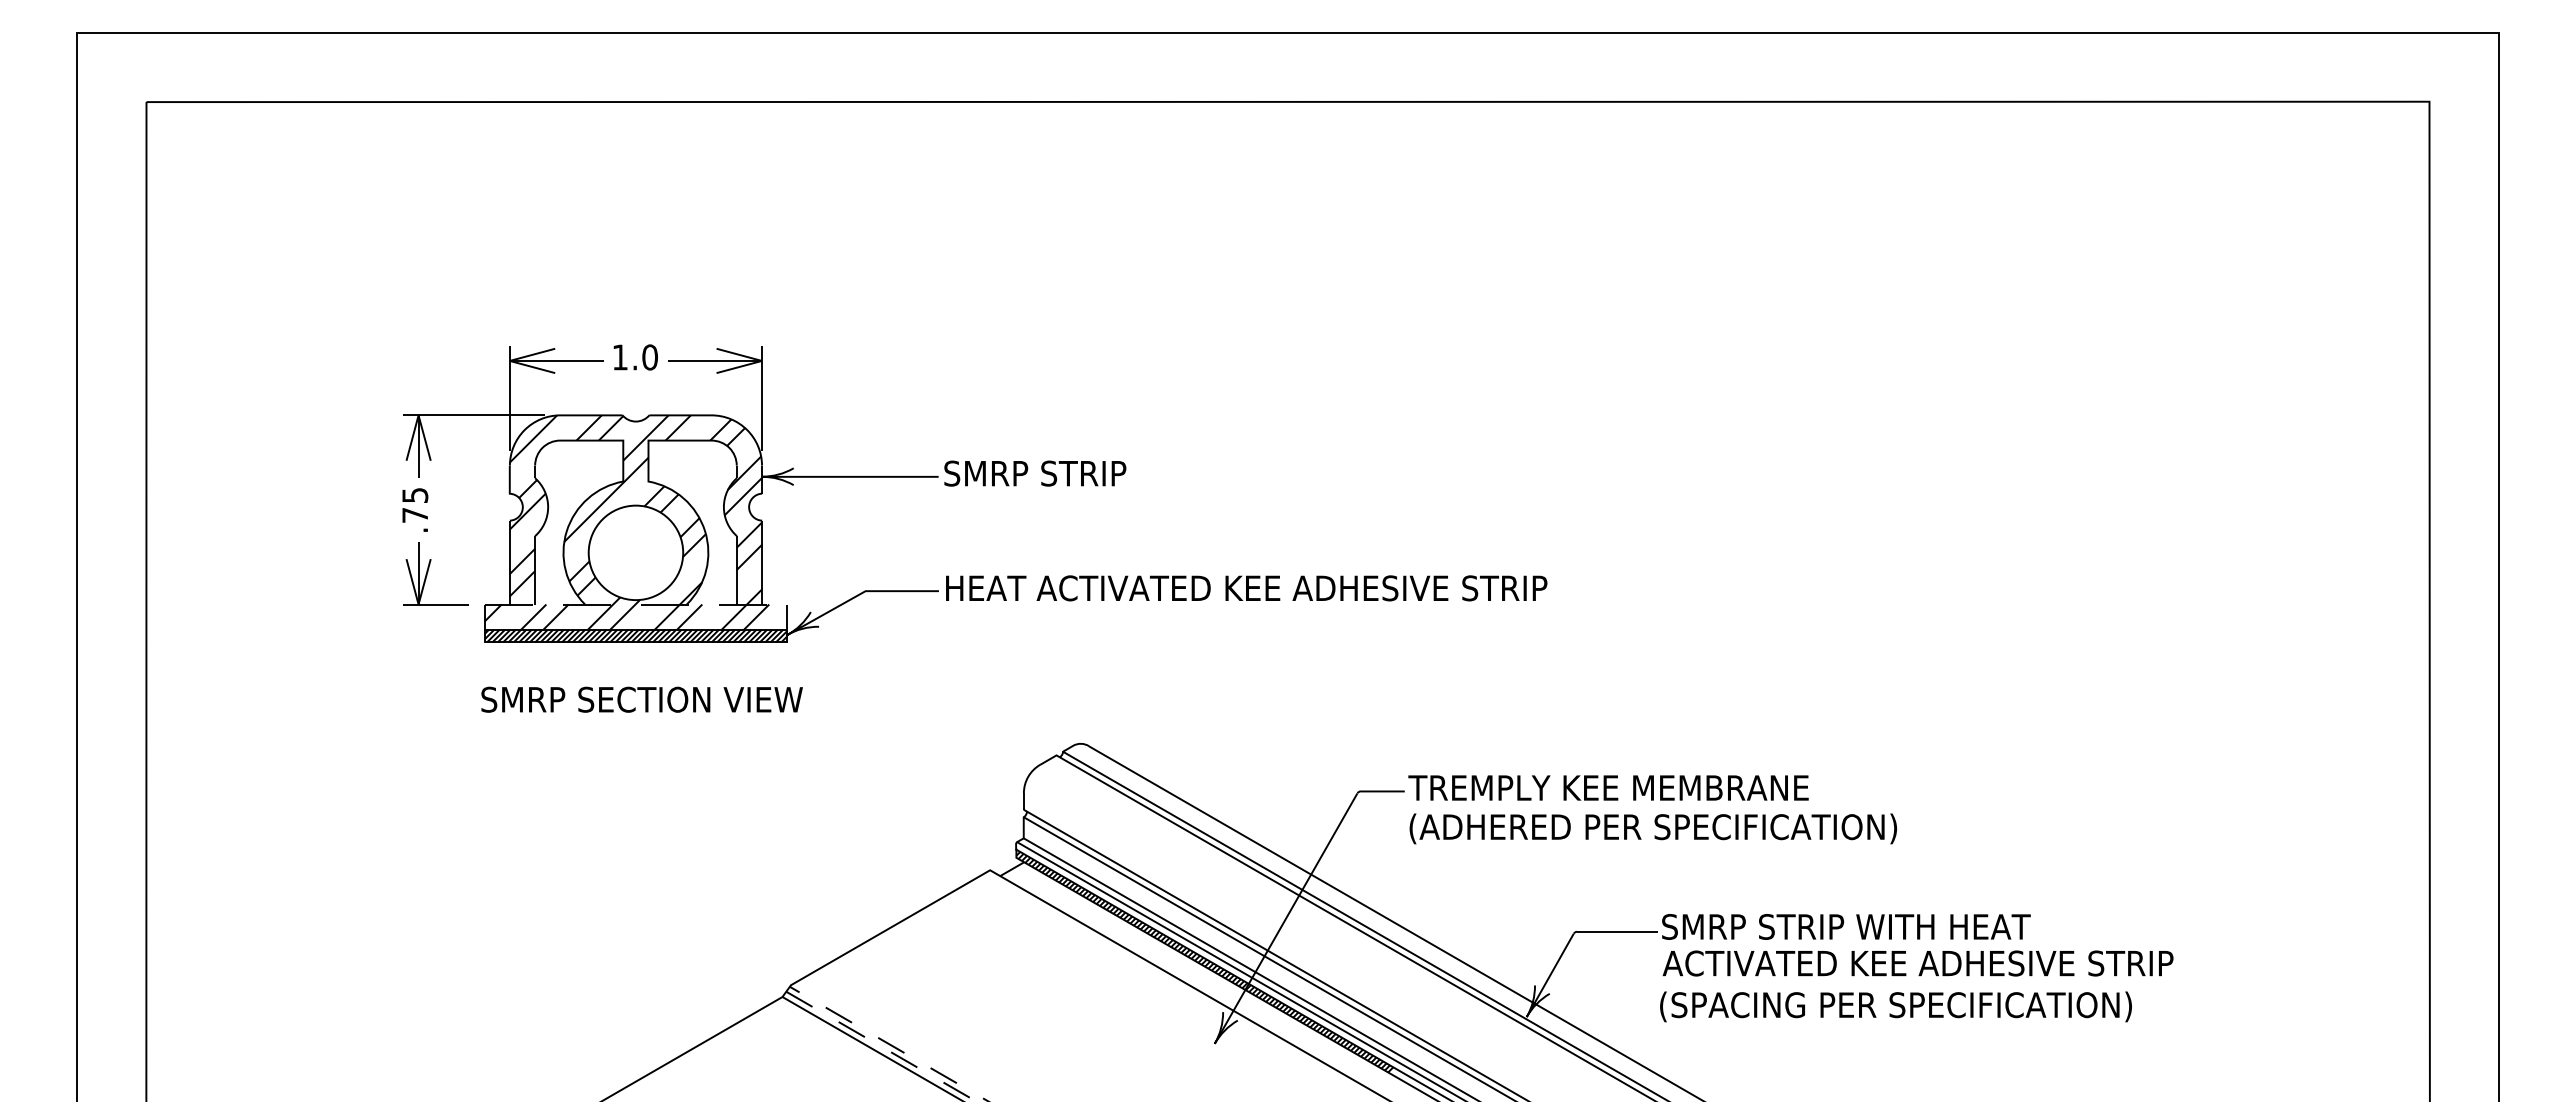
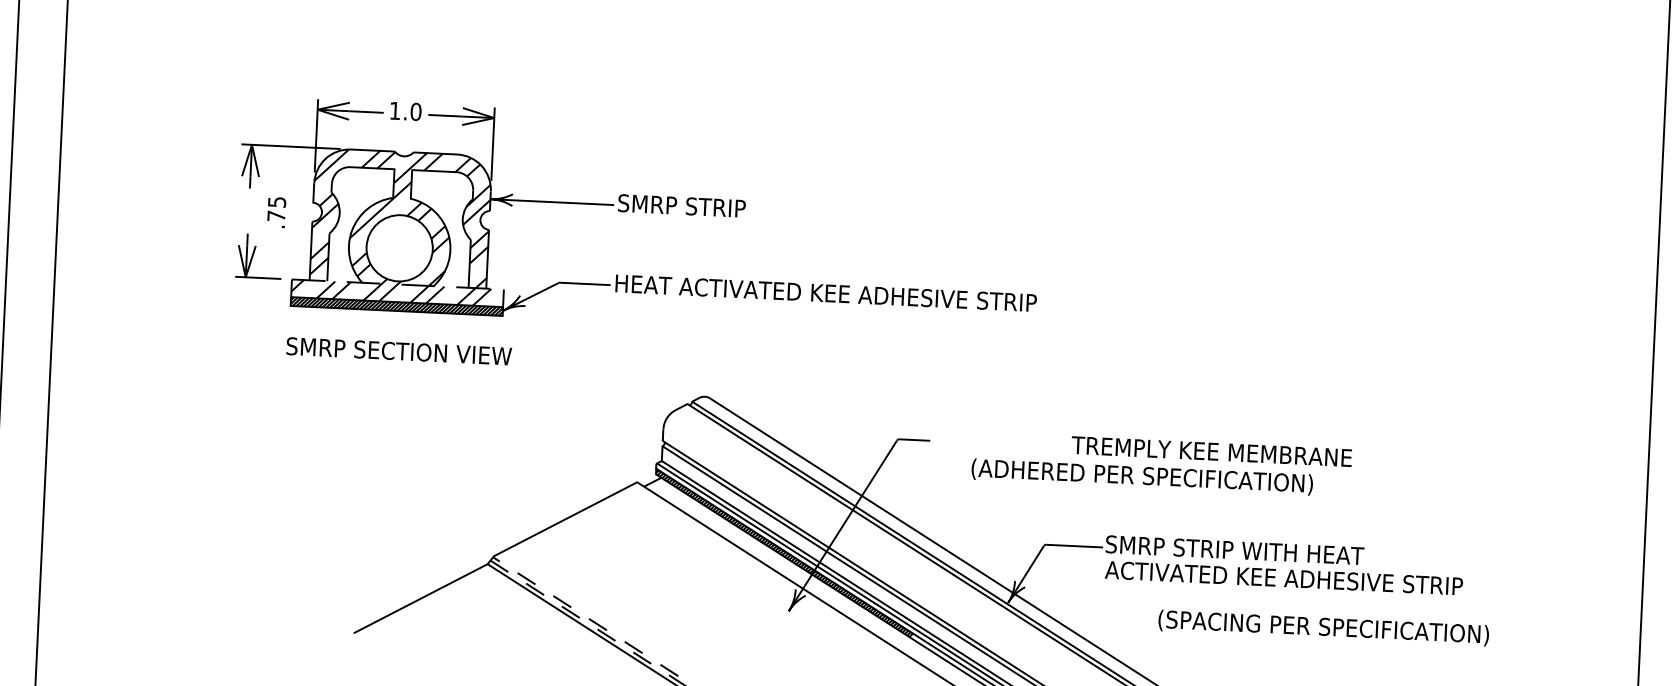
text: (415, 509) -> (276, 212), moved
text: (1608, 787) -> (1211, 451), moved
text: (1652, 828) -> (1141, 476), moved
text: (1895, 1006) -> (1323, 627), moved

